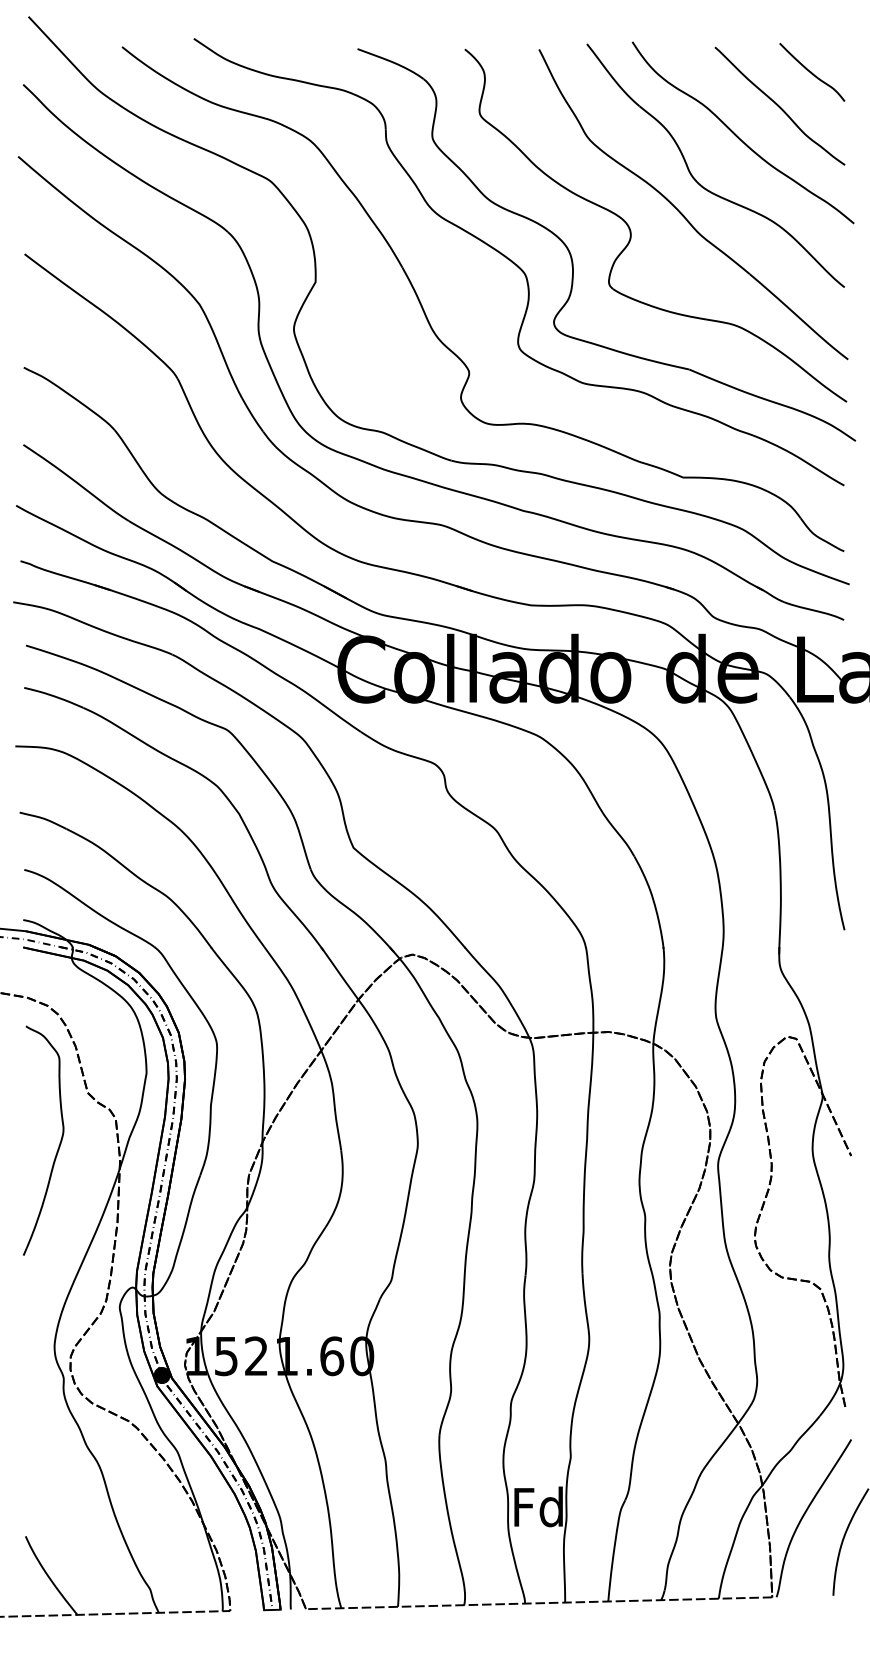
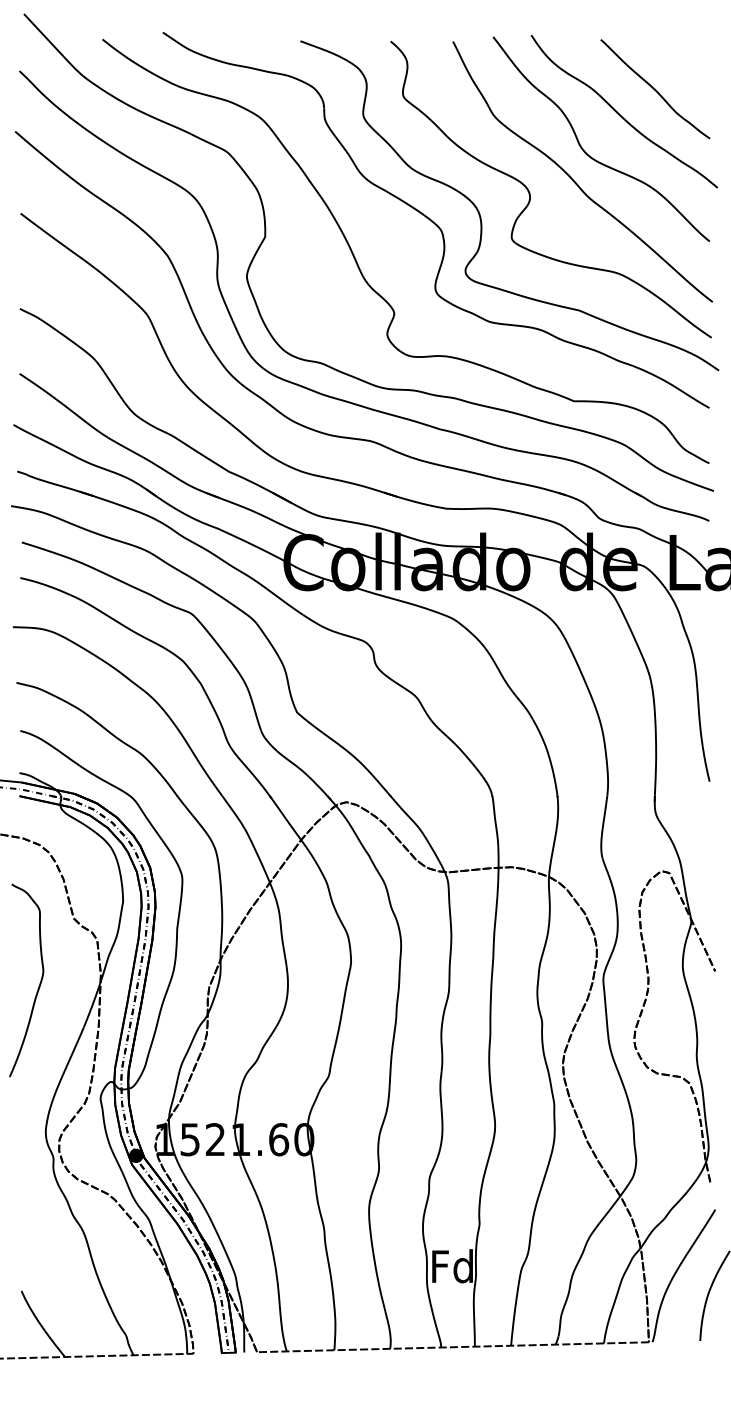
curve: (812, 72) -> (682, 60), removed
part: (58, 1144) -> (39, 983), moved

